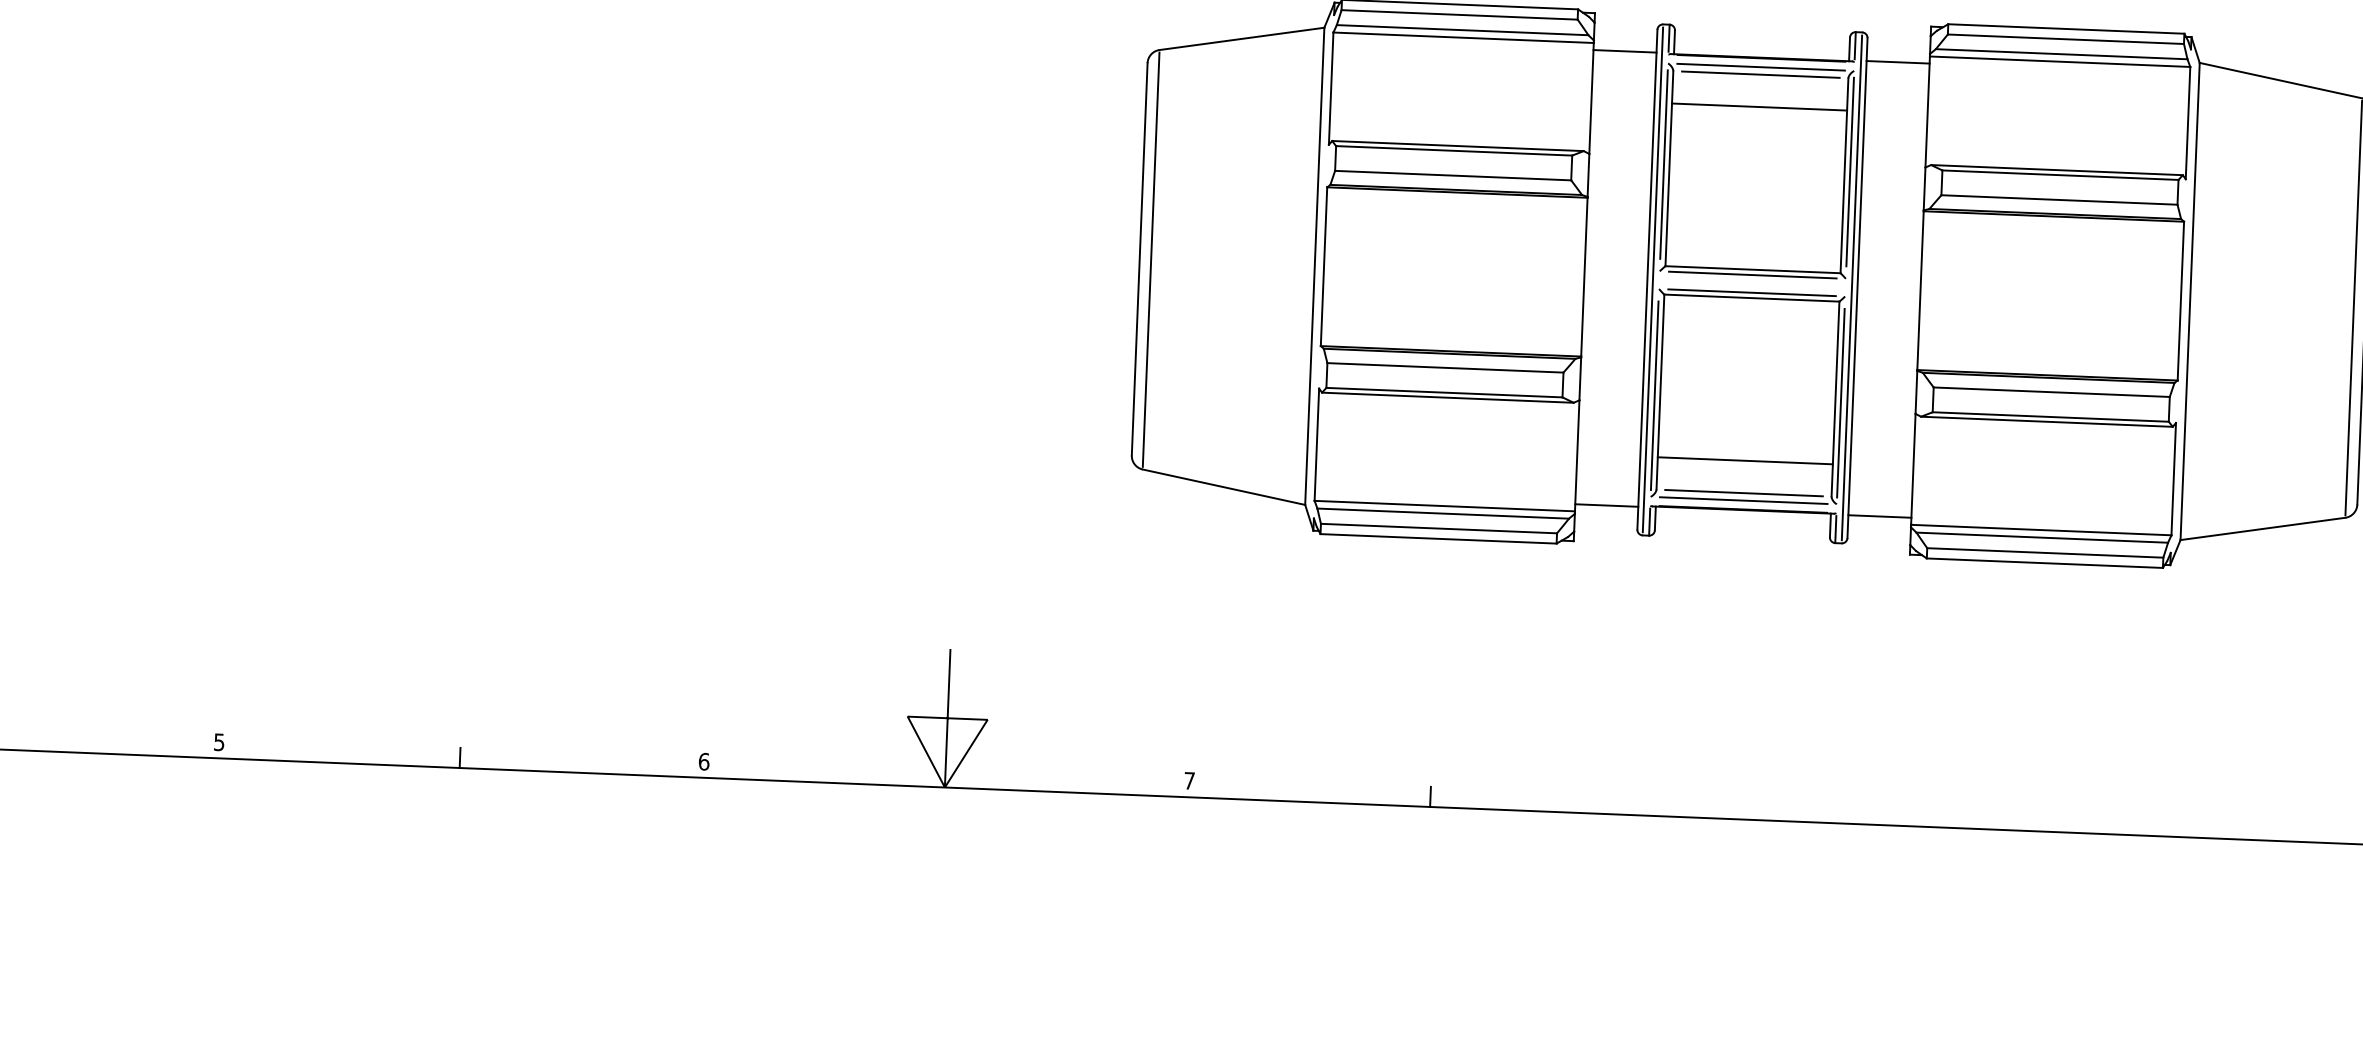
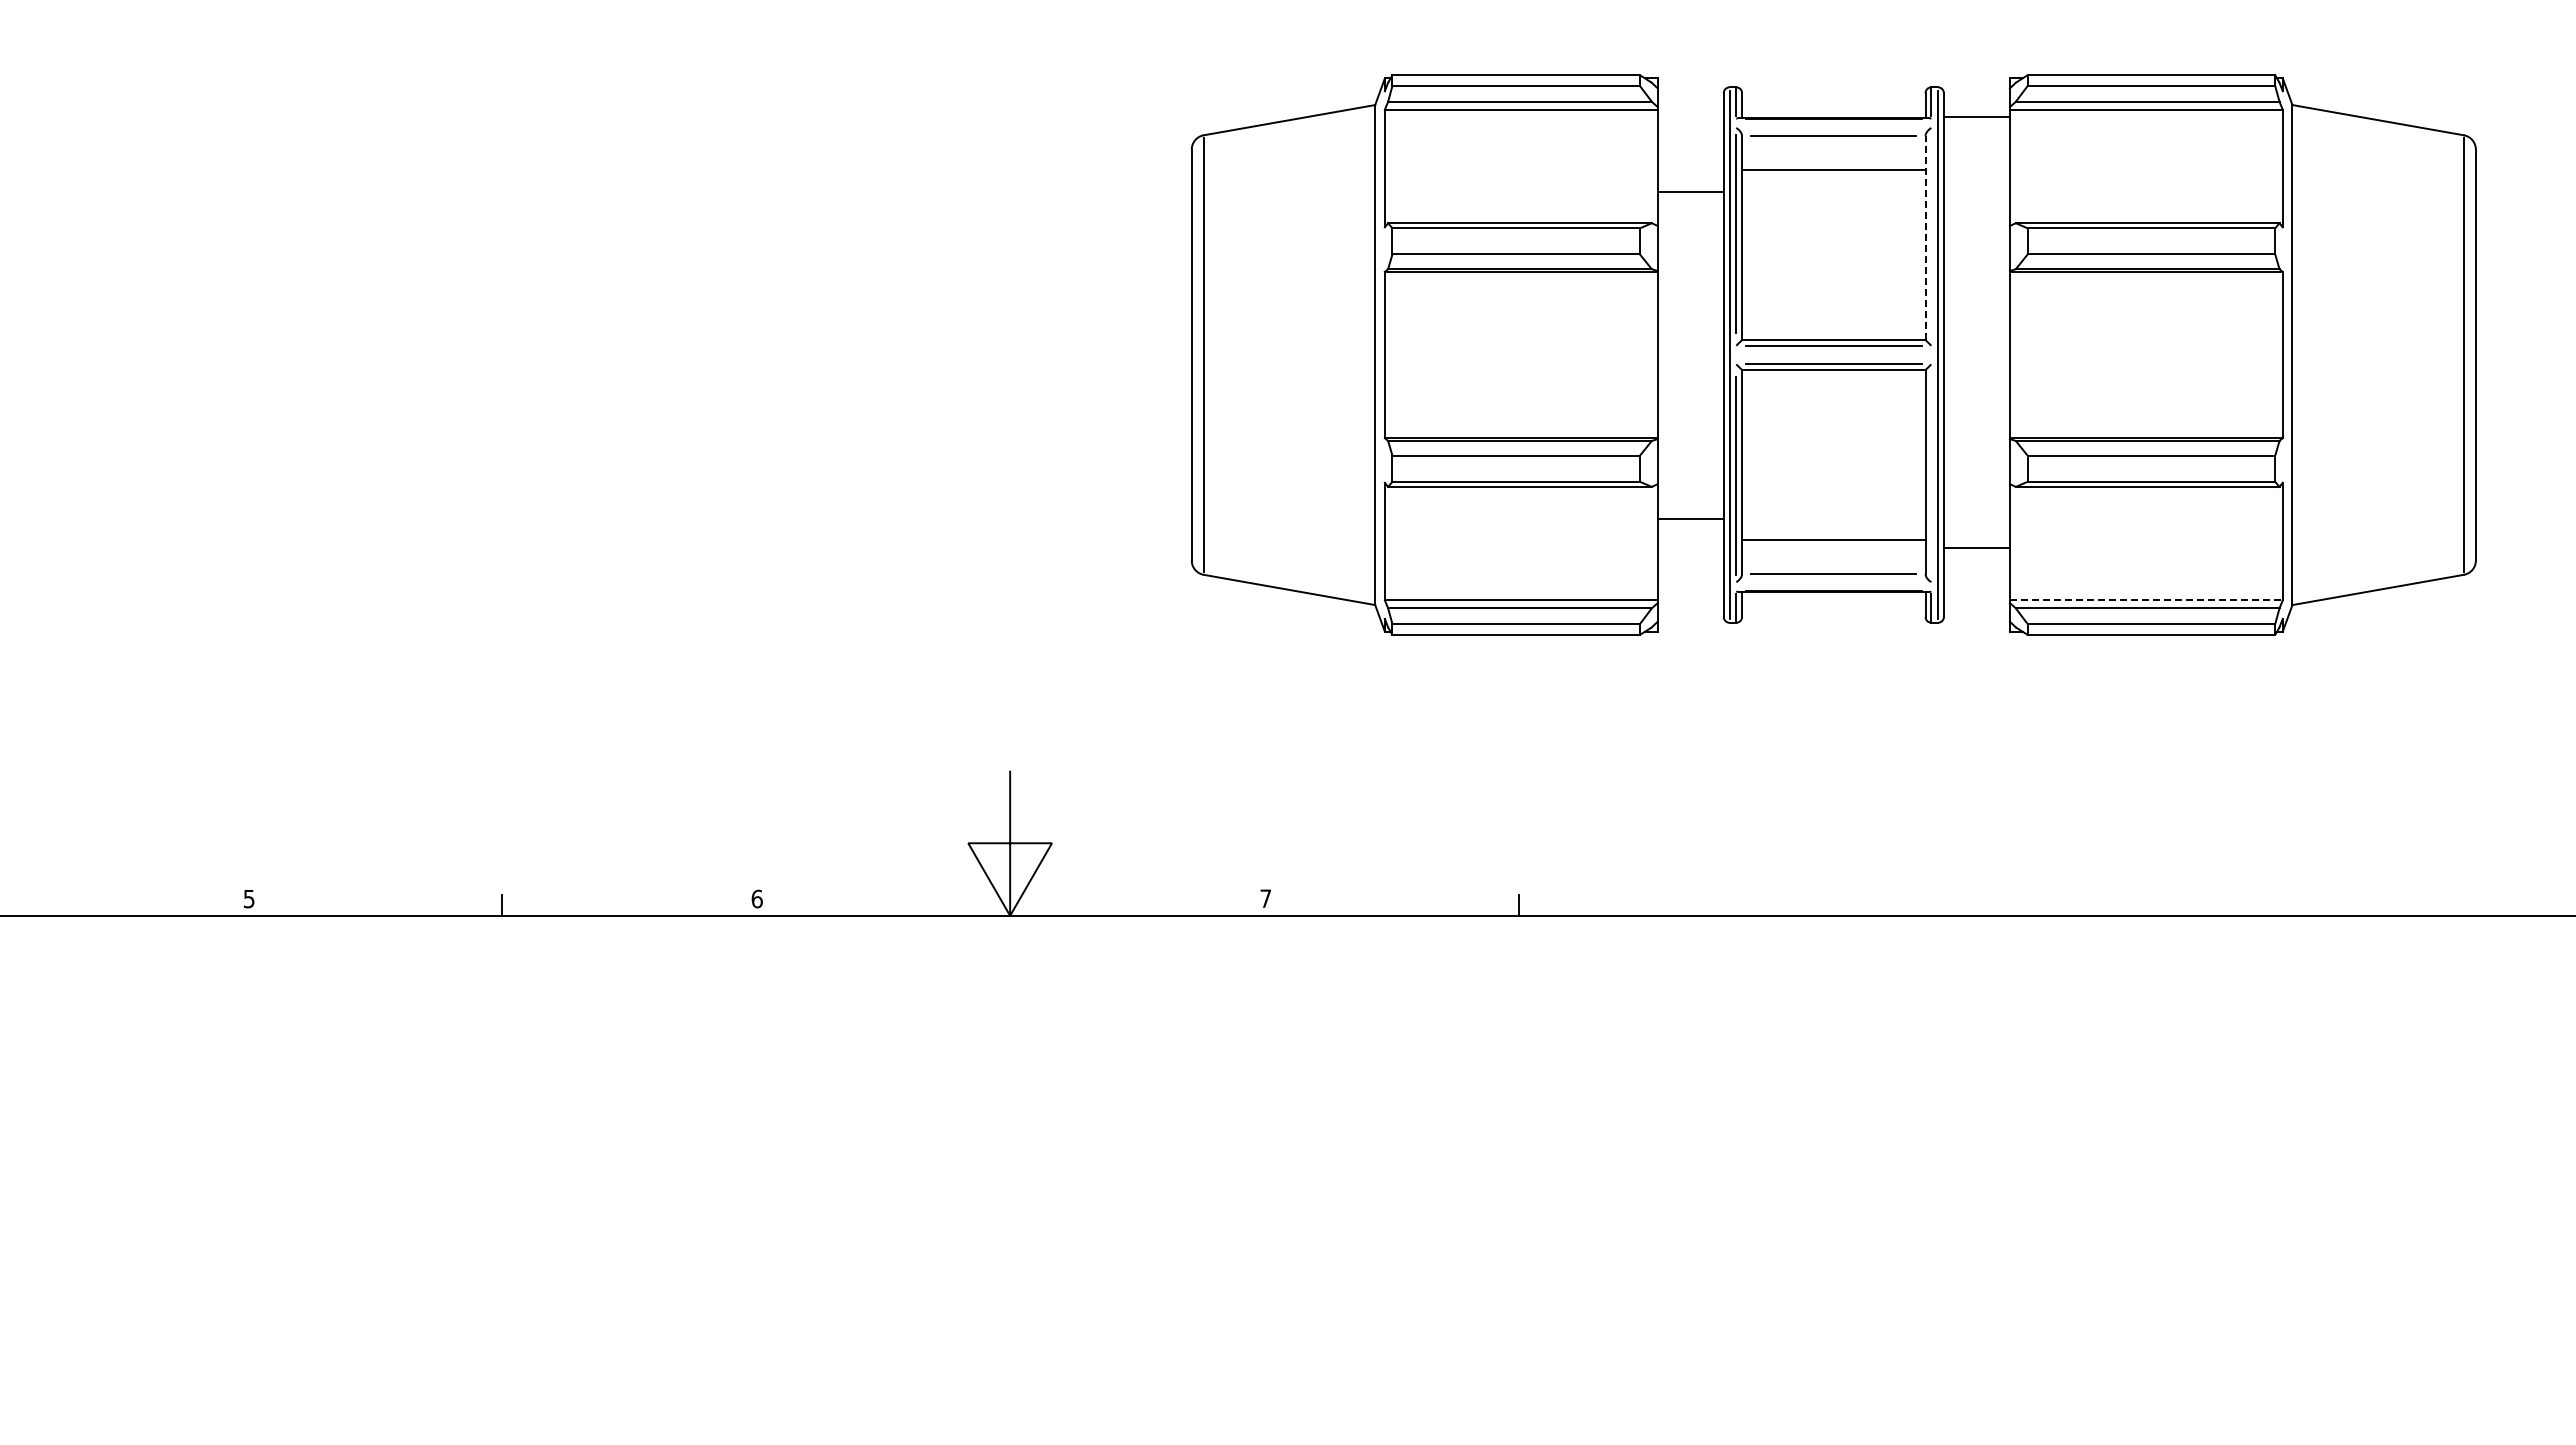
line: (1624, 51) -> (1690, 192), moved
line: (1760, 66) -> (1833, 127), removed
line: (1850, 171) -> (1931, 233), removed
line: (1844, 175) -> (1925, 237), solid -> dashed
line: (1841, 402) -> (1931, 475), removed
line: (1743, 500) -> (1833, 582), removed
line: (1606, 505) -> (1690, 519), moved
line: (1879, 516) -> (1976, 548), moved
line: (2041, 530) -> (2146, 600), solid -> dashed

